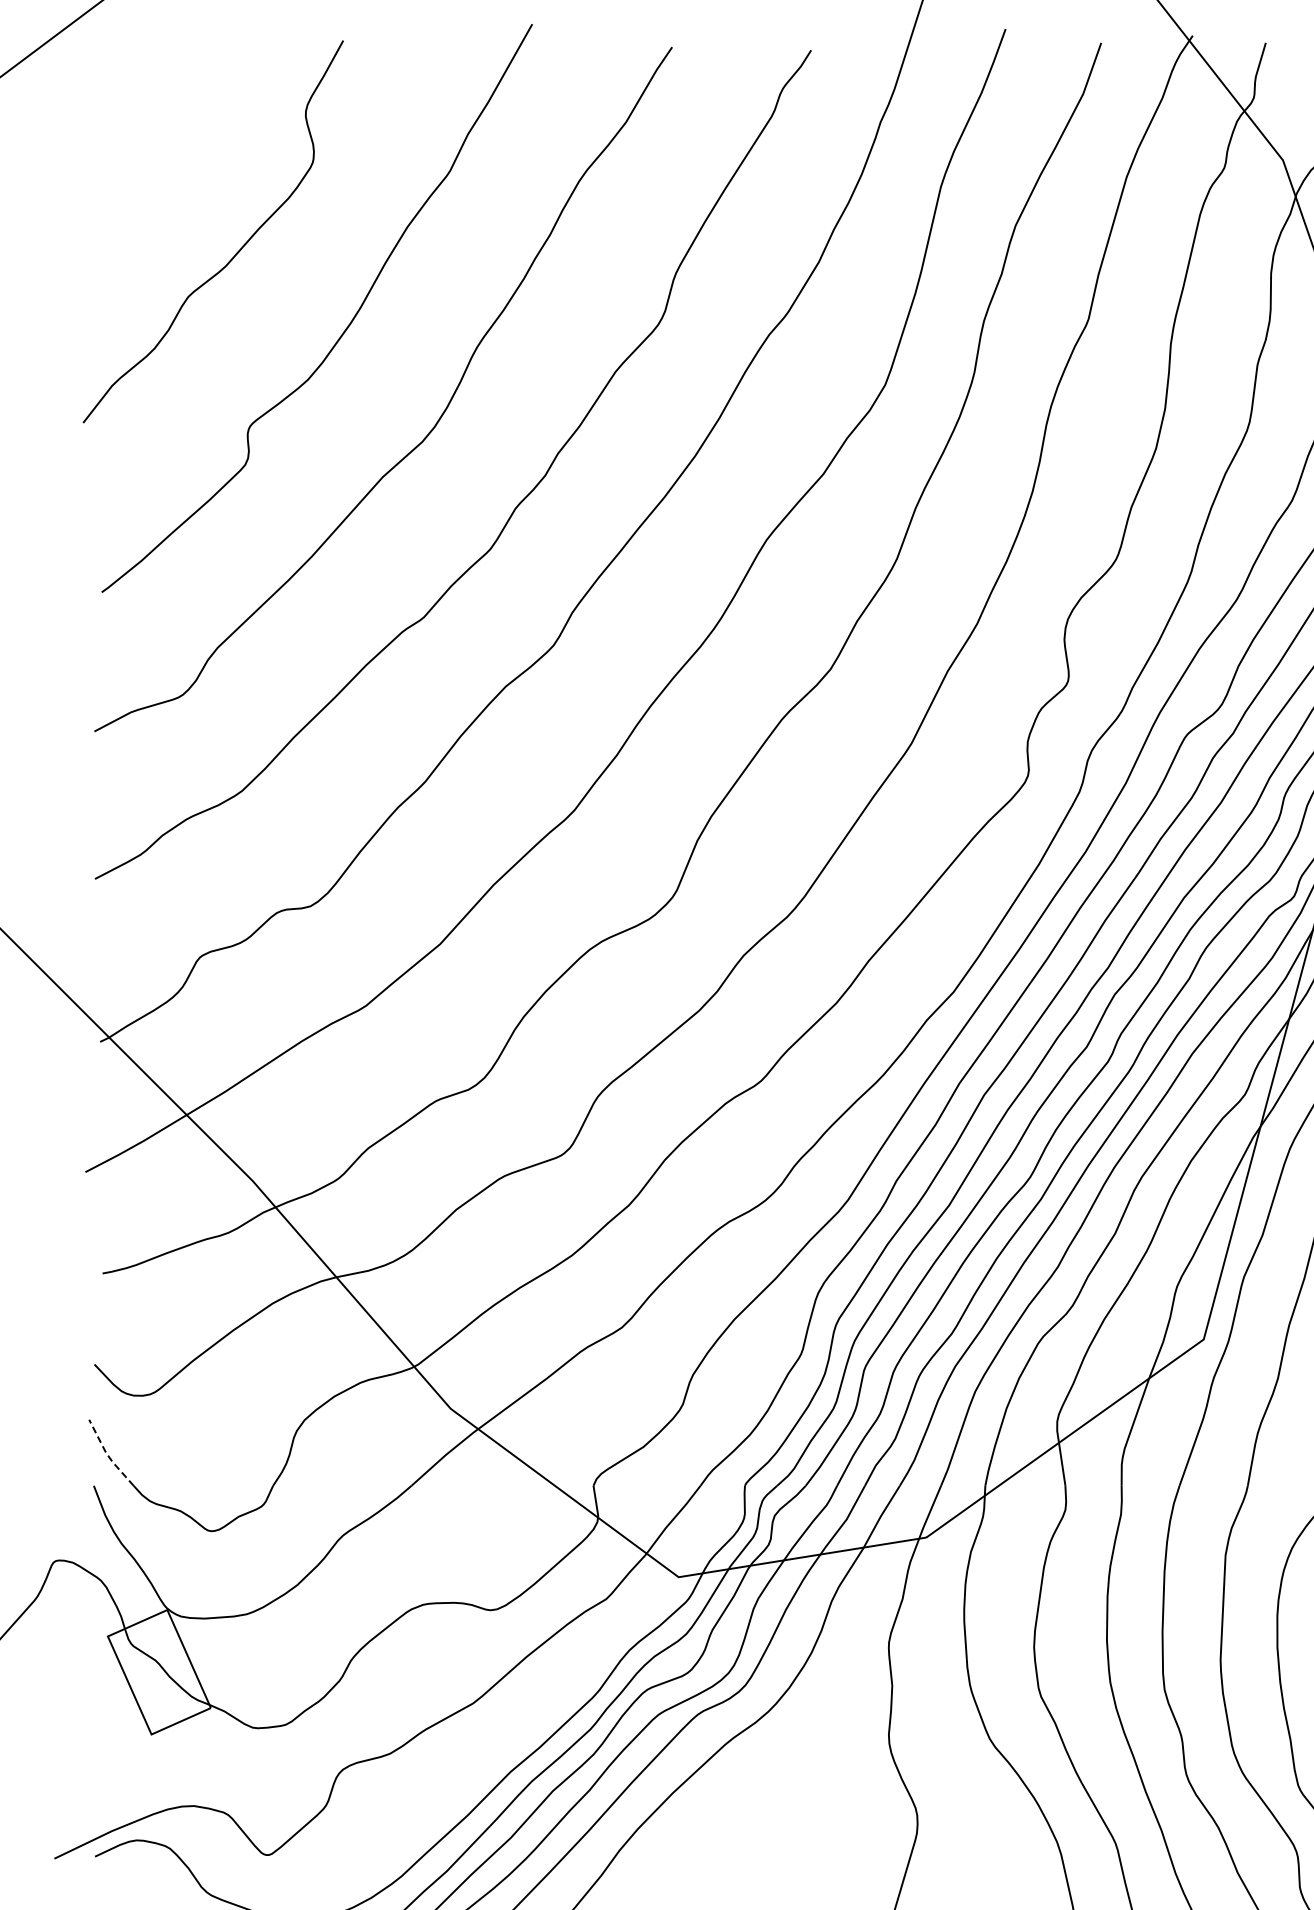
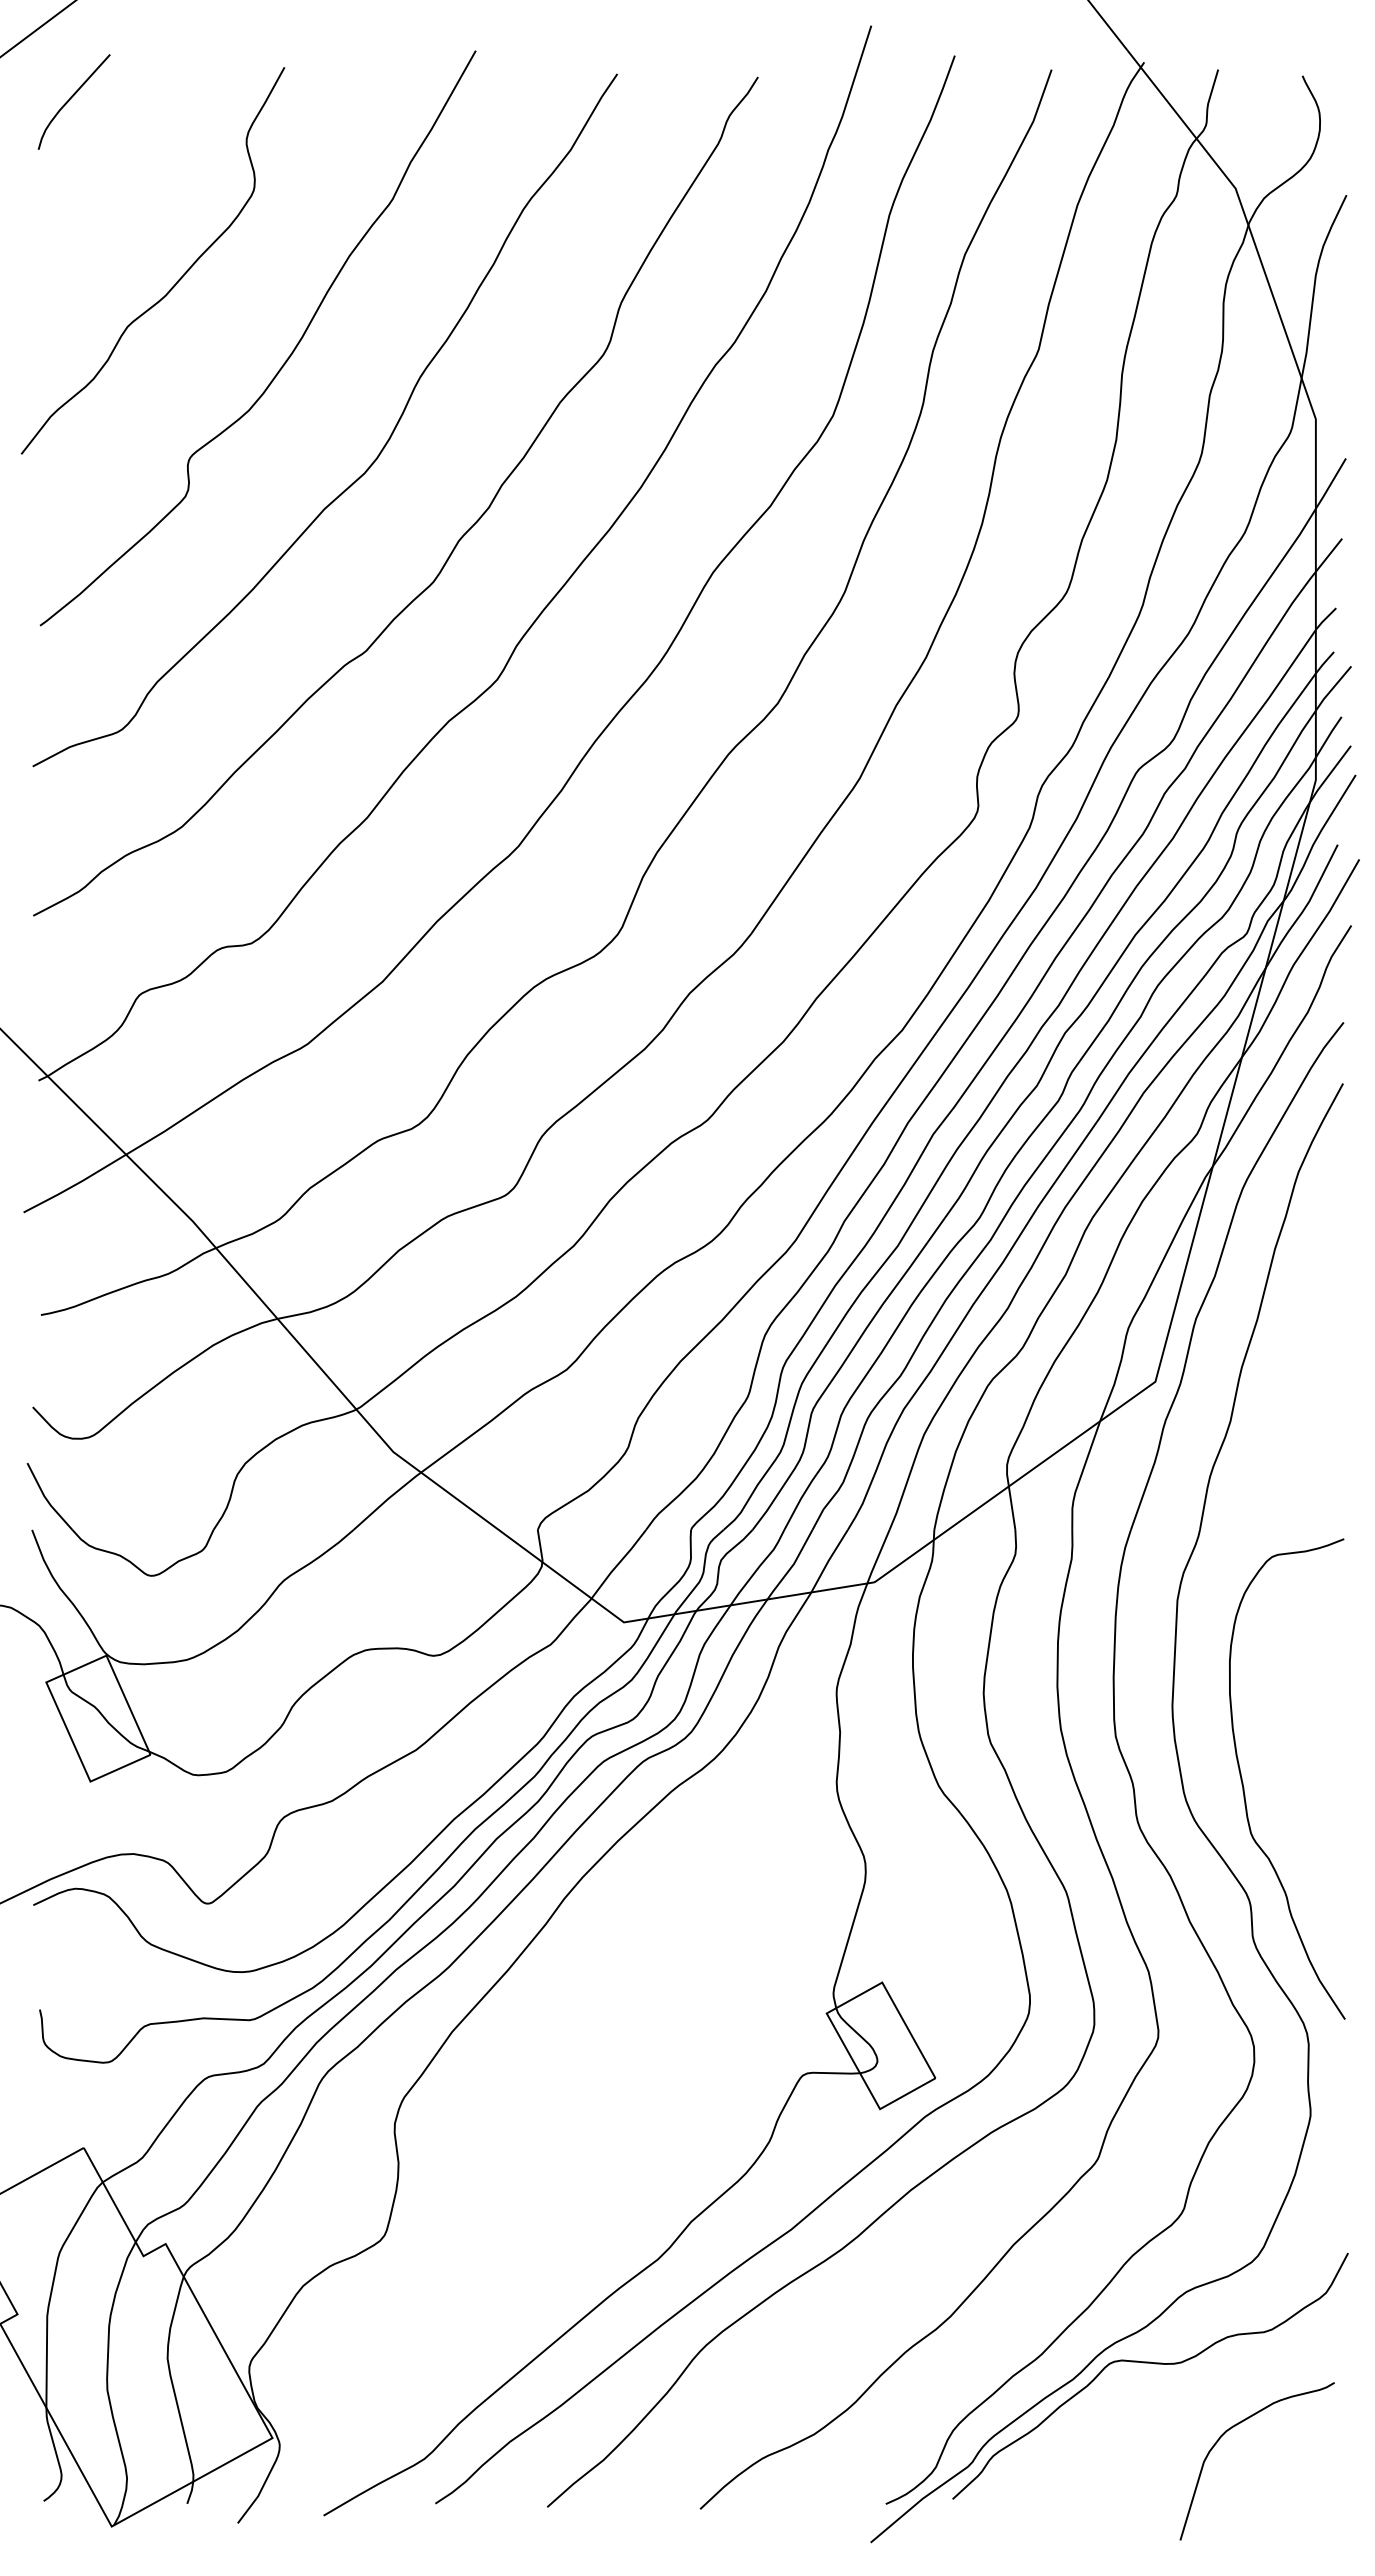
curve: (132, 71) -> (71, 98), added
line: (108, 1454) -> (46, 1498), dashed -> solid

